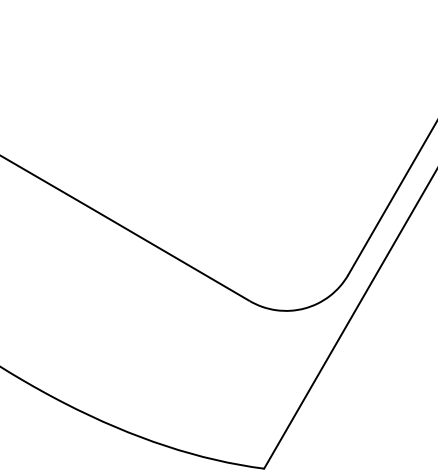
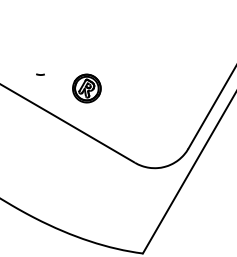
curve: (74, 137) -> (40, 74), added
part: (159, 163) -> (86, 88), added

